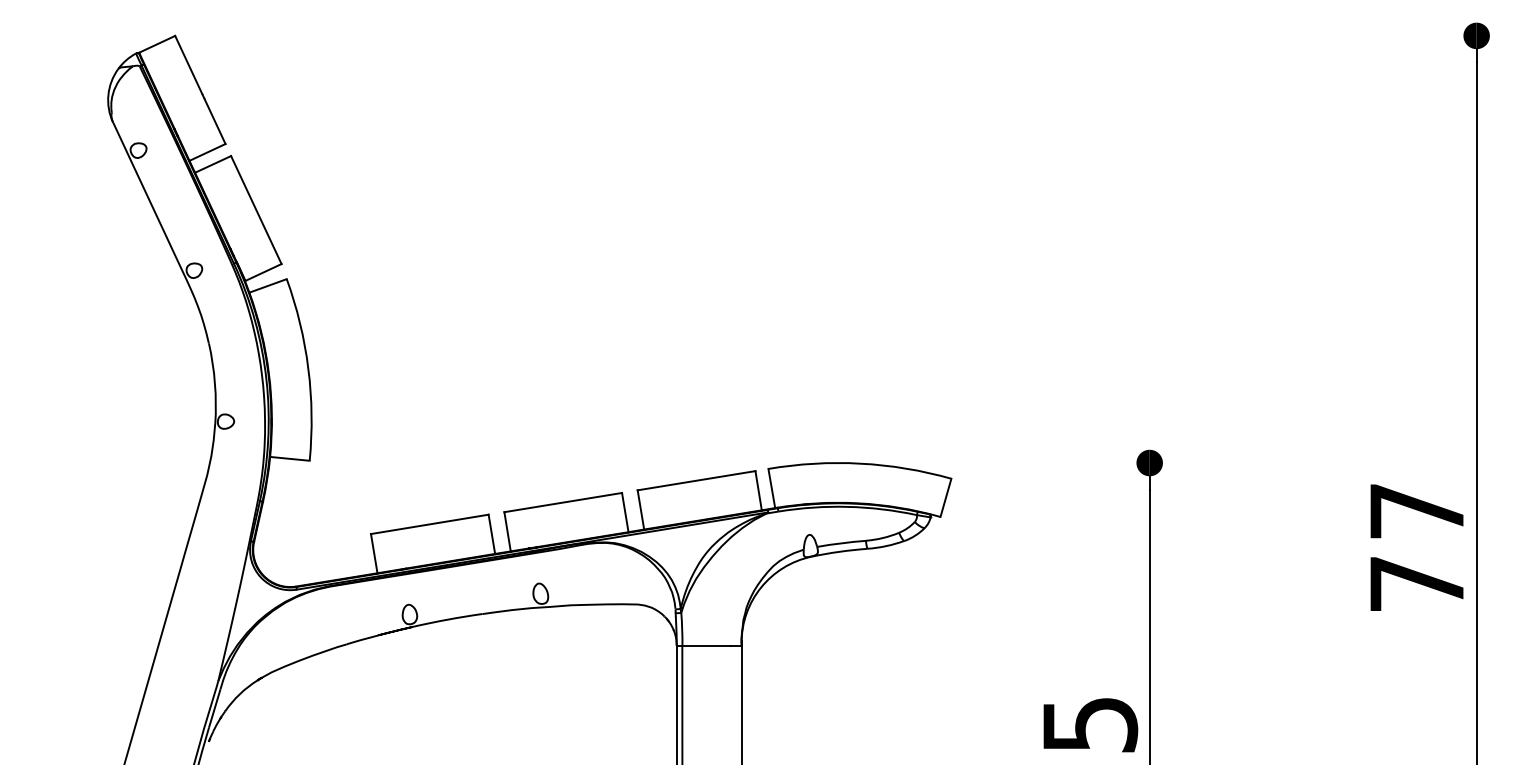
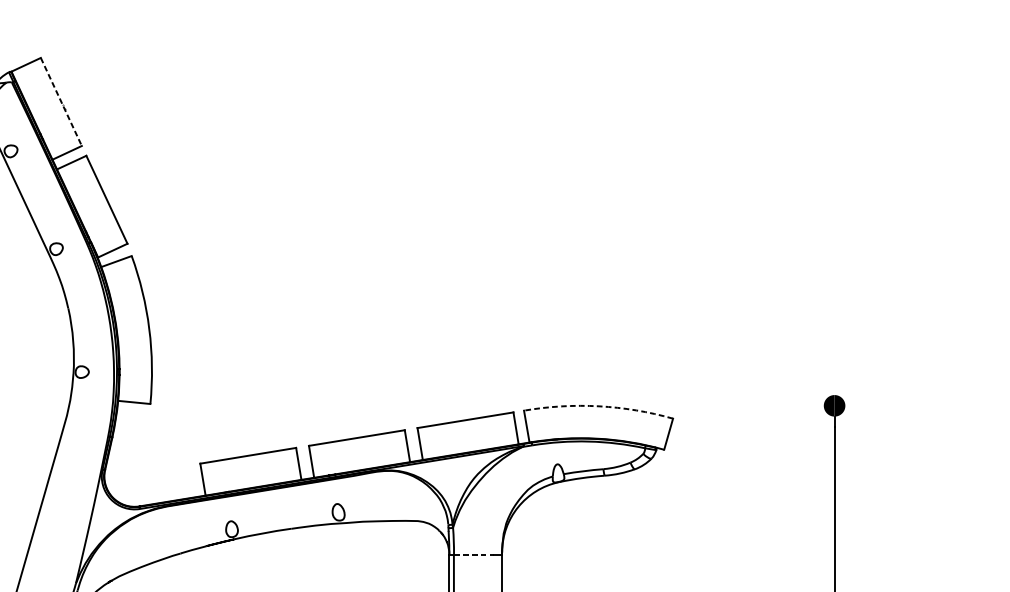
line: (200, 89) -> (61, 101), solid -> dashed
arc: (860, 463) -> (599, 406), solid -> dashed
line: (707, 645) -> (474, 554), solid -> dashed

